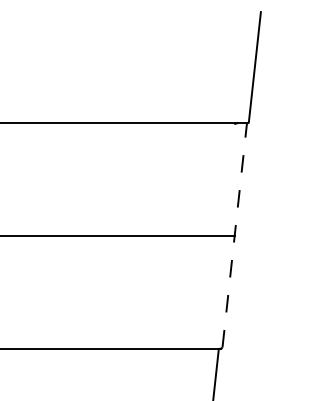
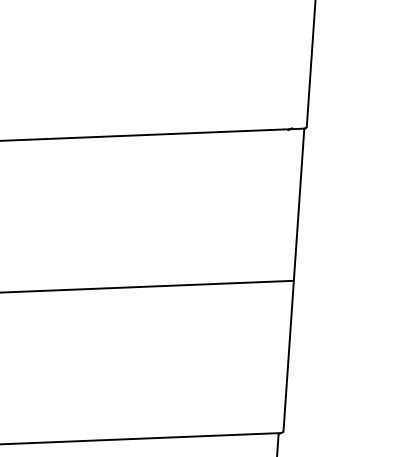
line: (234, 235) -> (293, 280), dashed -> solid

